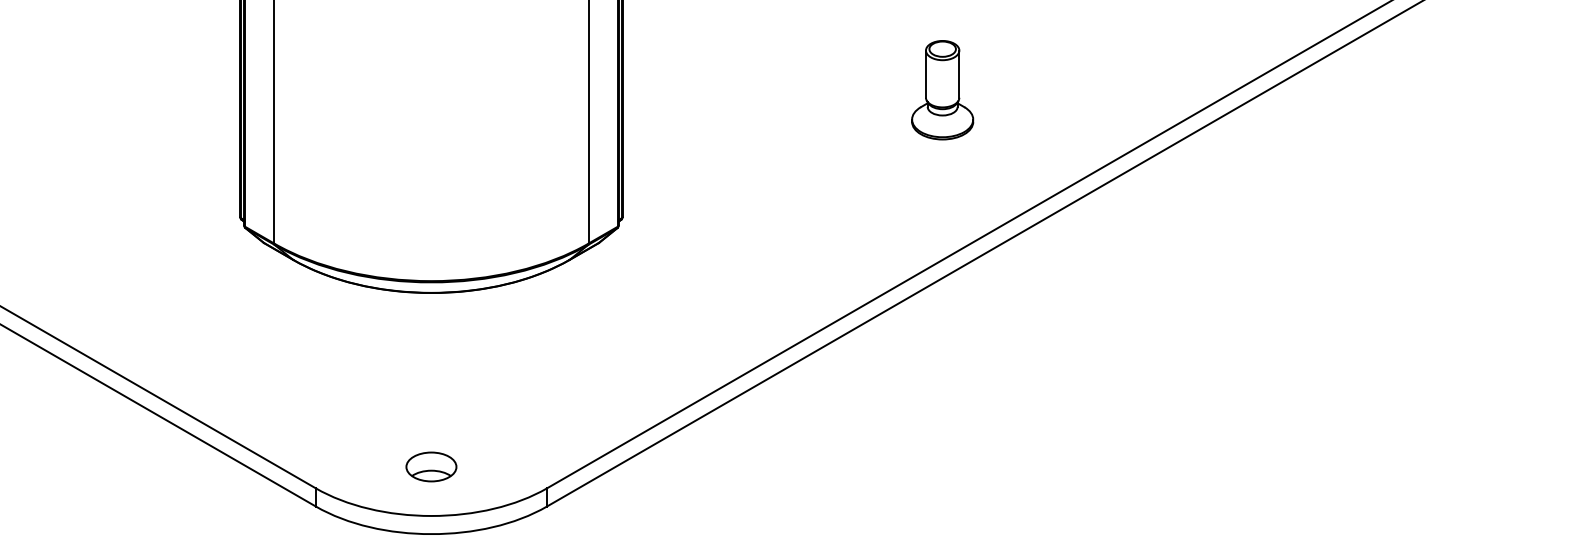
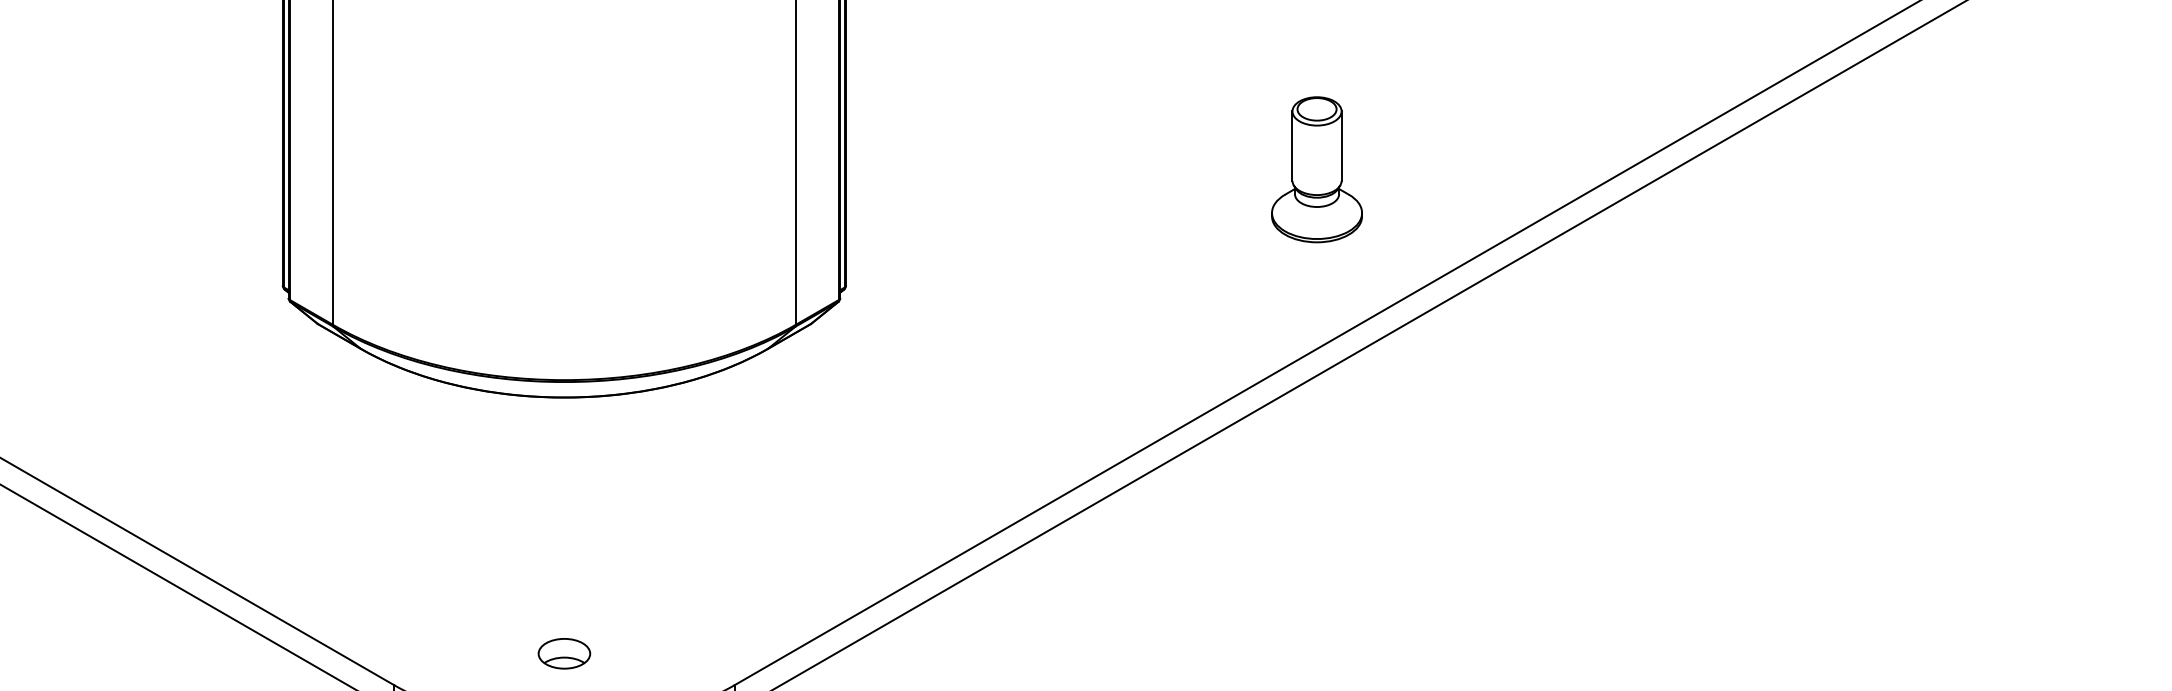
part: (942, 90) -> (1316, 170), moved
part: (431, 466) -> (564, 653), size x0.7

